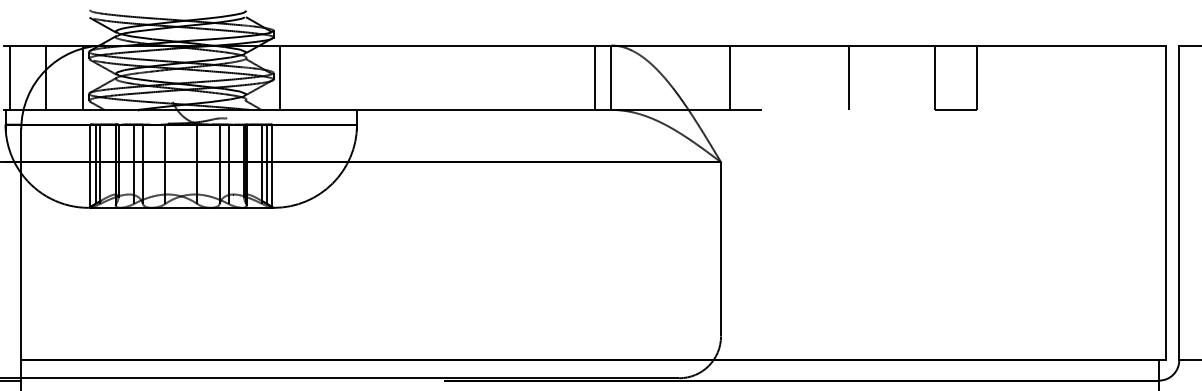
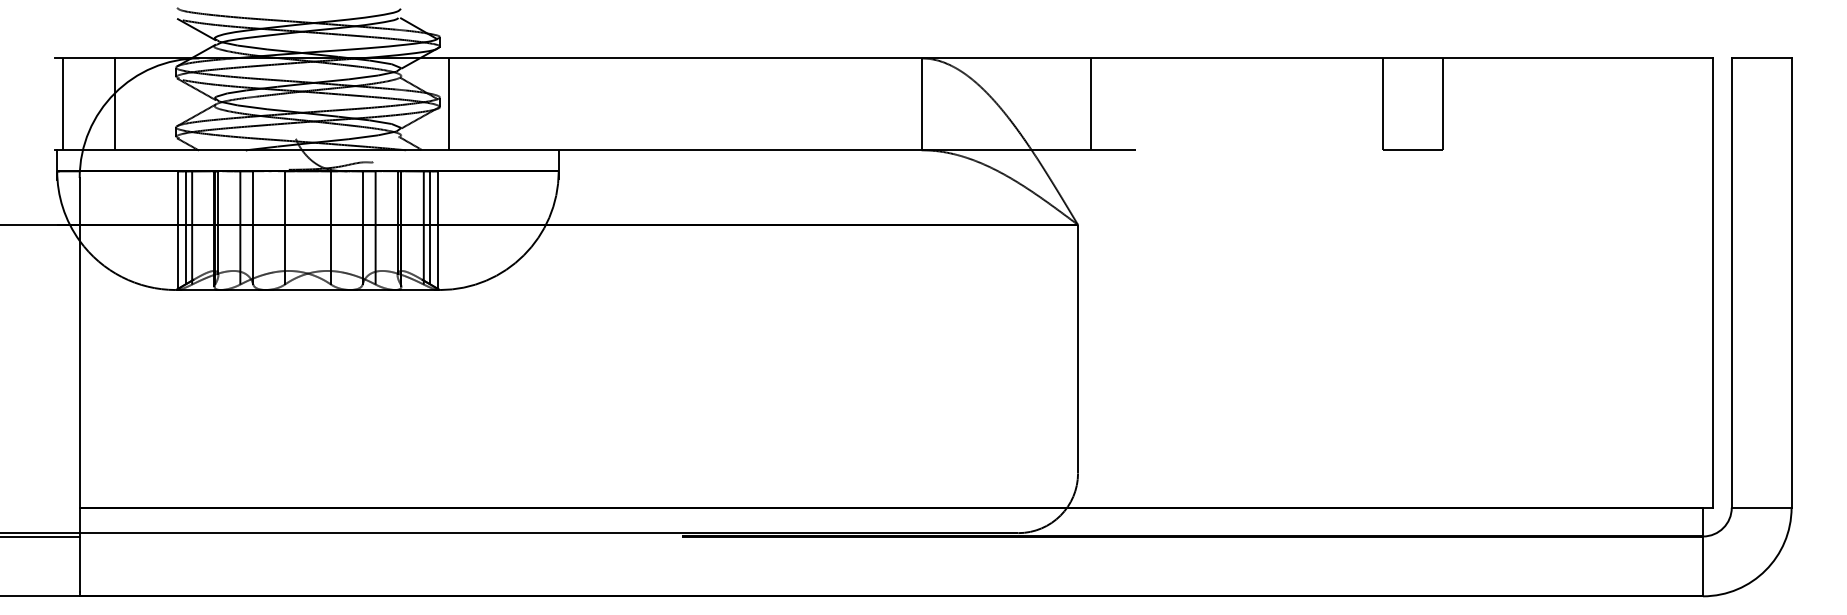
line: (82, 77) -> (167, 104), removed
line: (594, 77) -> (897, 104), removed
line: (849, 77) -> (1261, 104), removed

